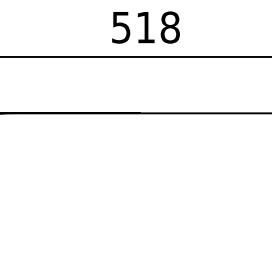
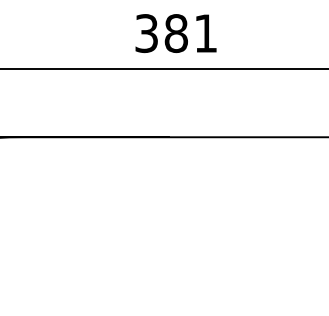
text: (145, 27) -> (175, 33), 518 -> 381

